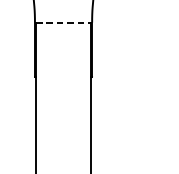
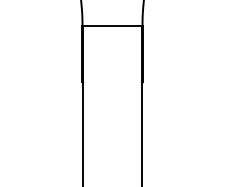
line: (64, 22) -> (113, 25), dashed -> solid

